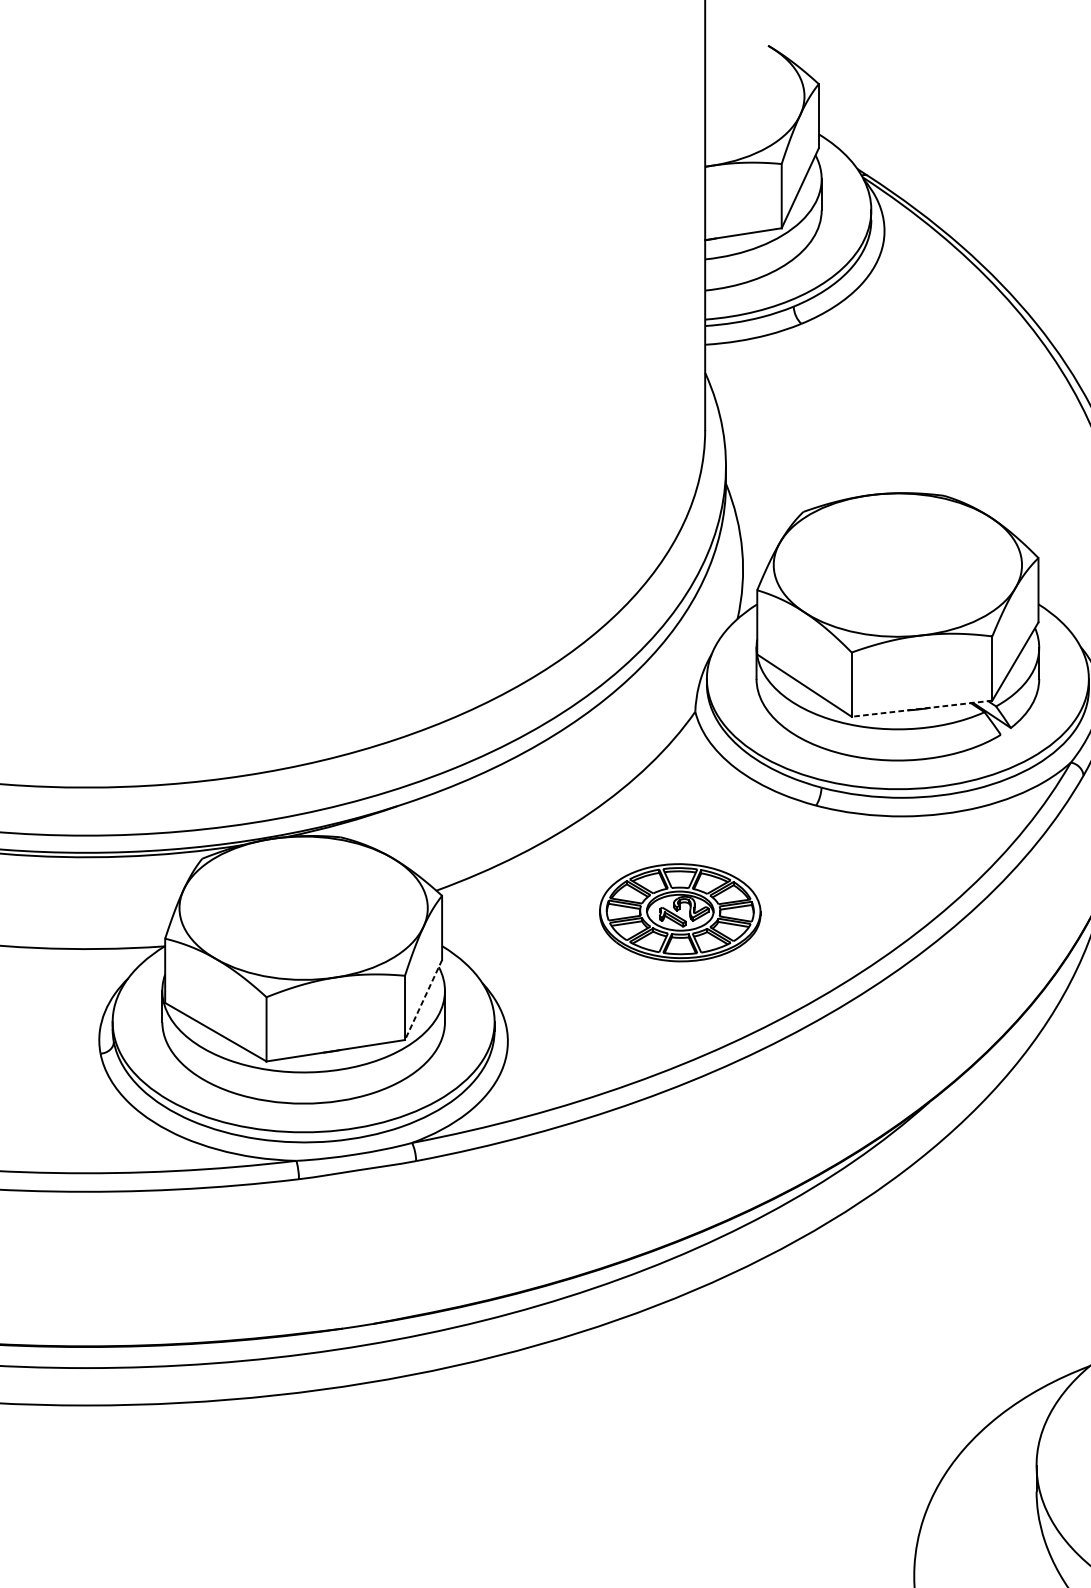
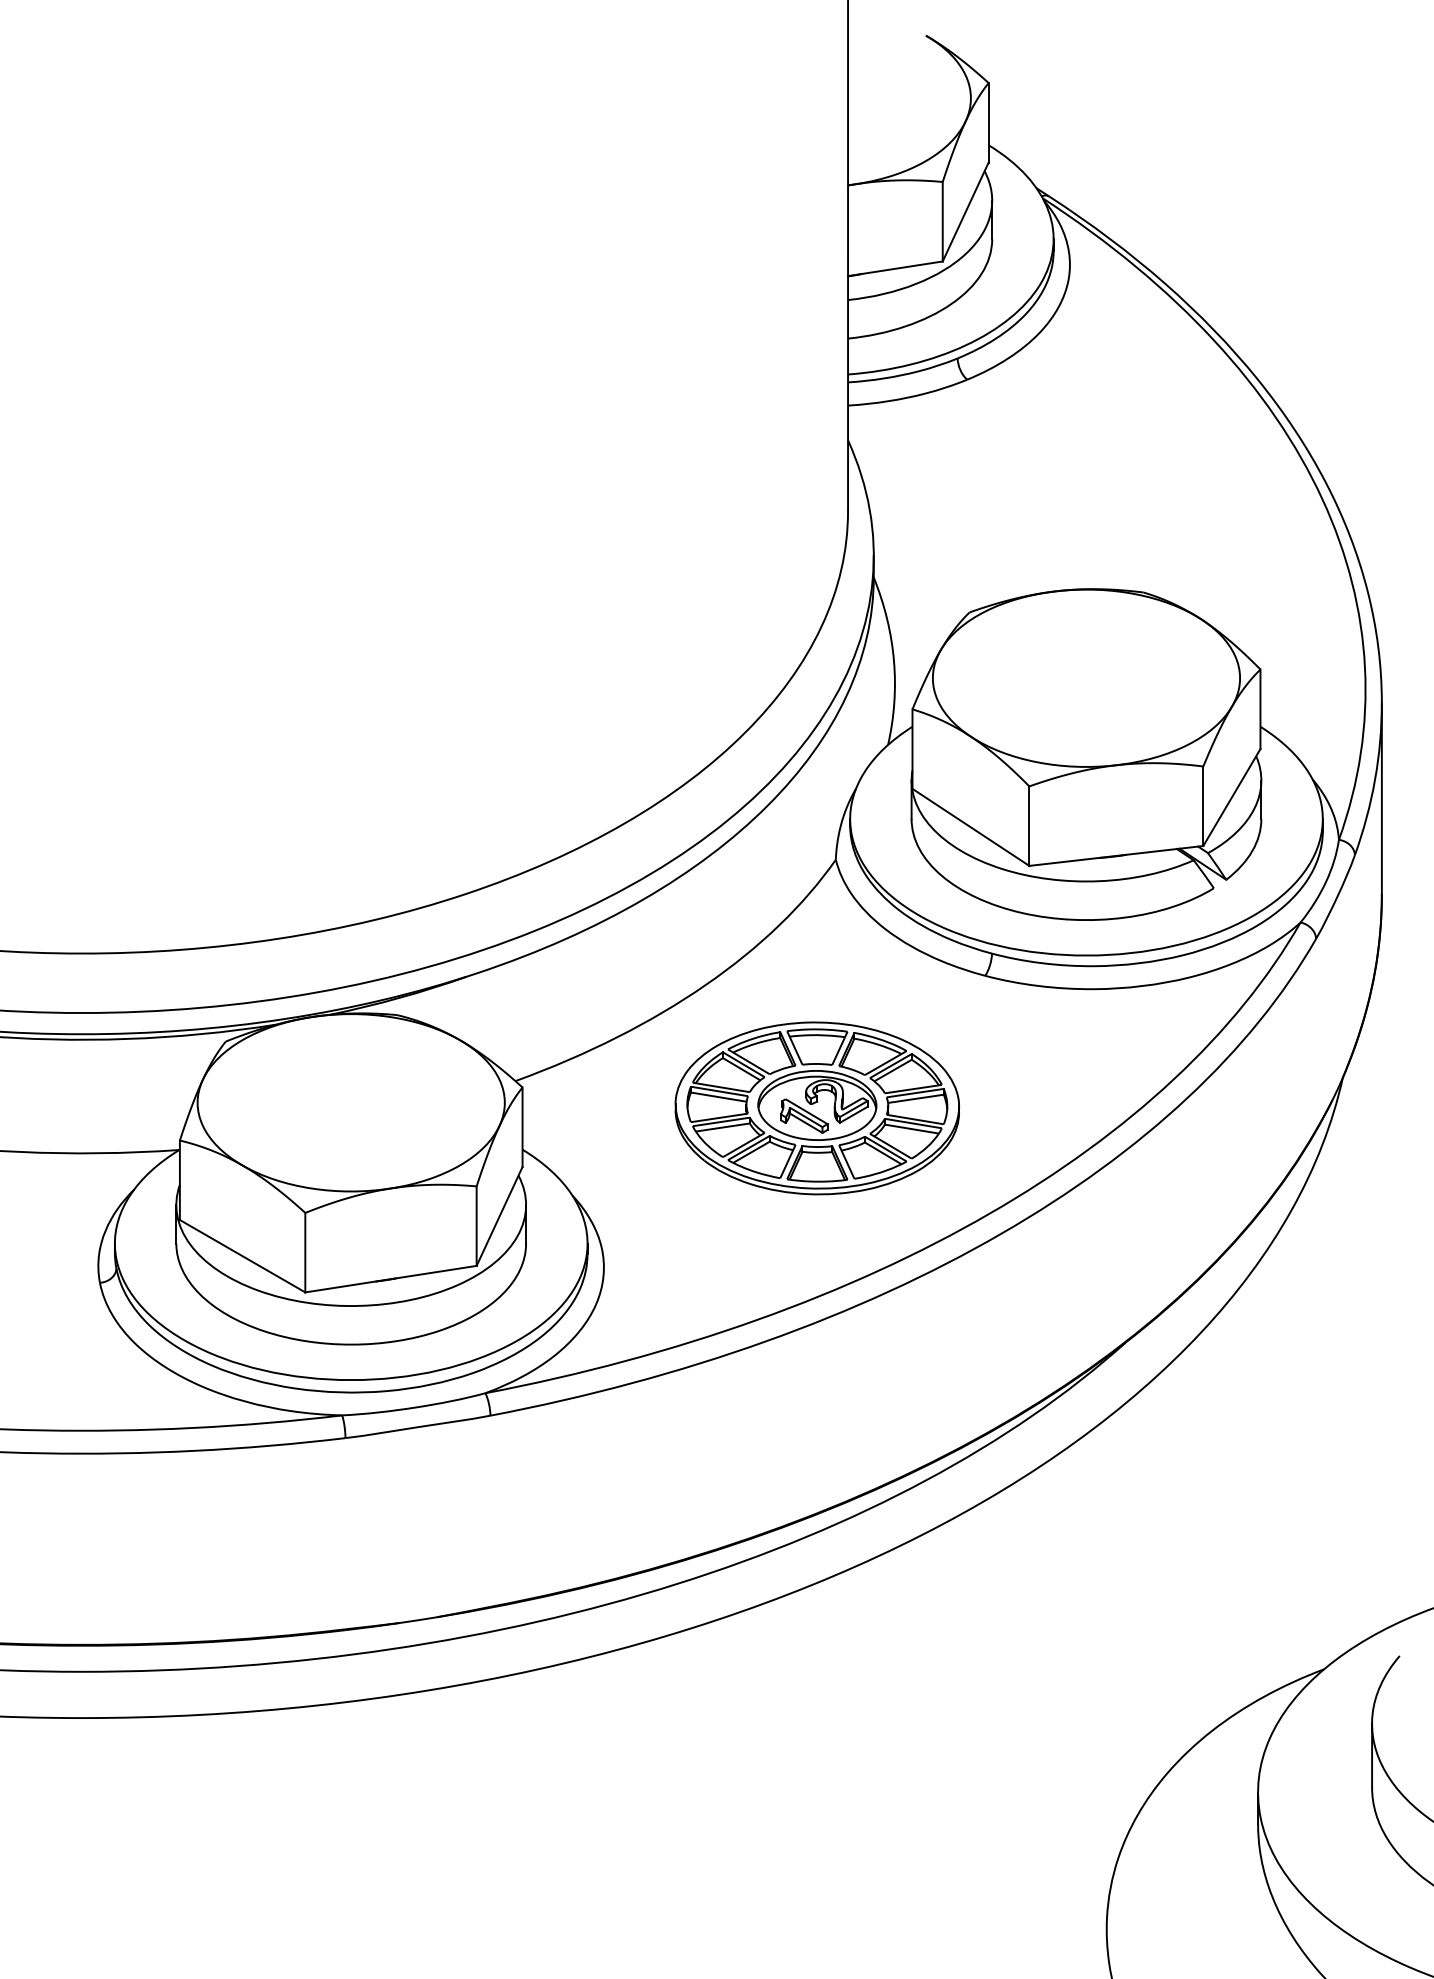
line: (922, 708) -> (1116, 855), dashed -> solid
part: (679, 912) -> (816, 1108), size x1.43
line: (423, 1000) -> (499, 1216), dashed -> solid

